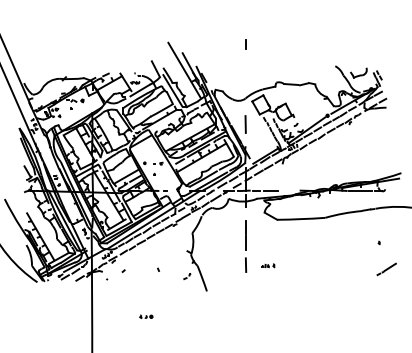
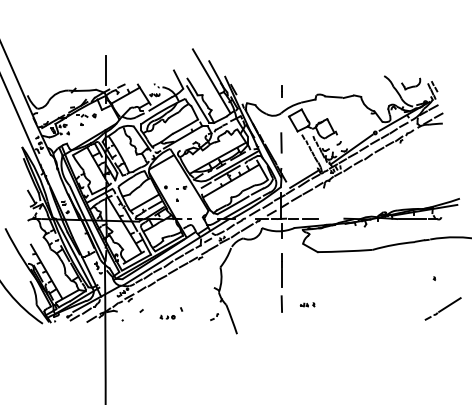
line: (245, 44) -> (281, 91), moved
line: (92, 61) -> (105, 70), added
part: (386, 269) -> (442, 308), size x1.67
part: (146, 316) -> (167, 316), moved

